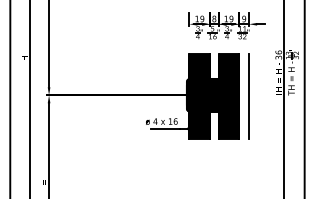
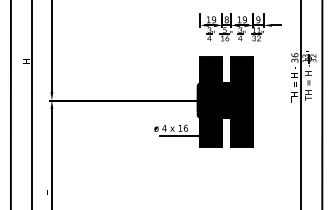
line: (249, 96) -> (263, 101), removed

